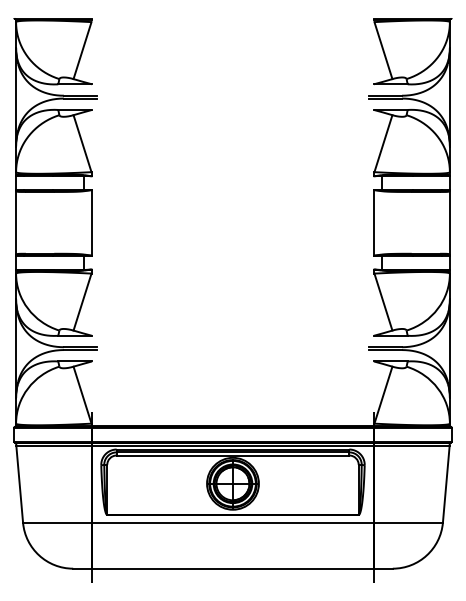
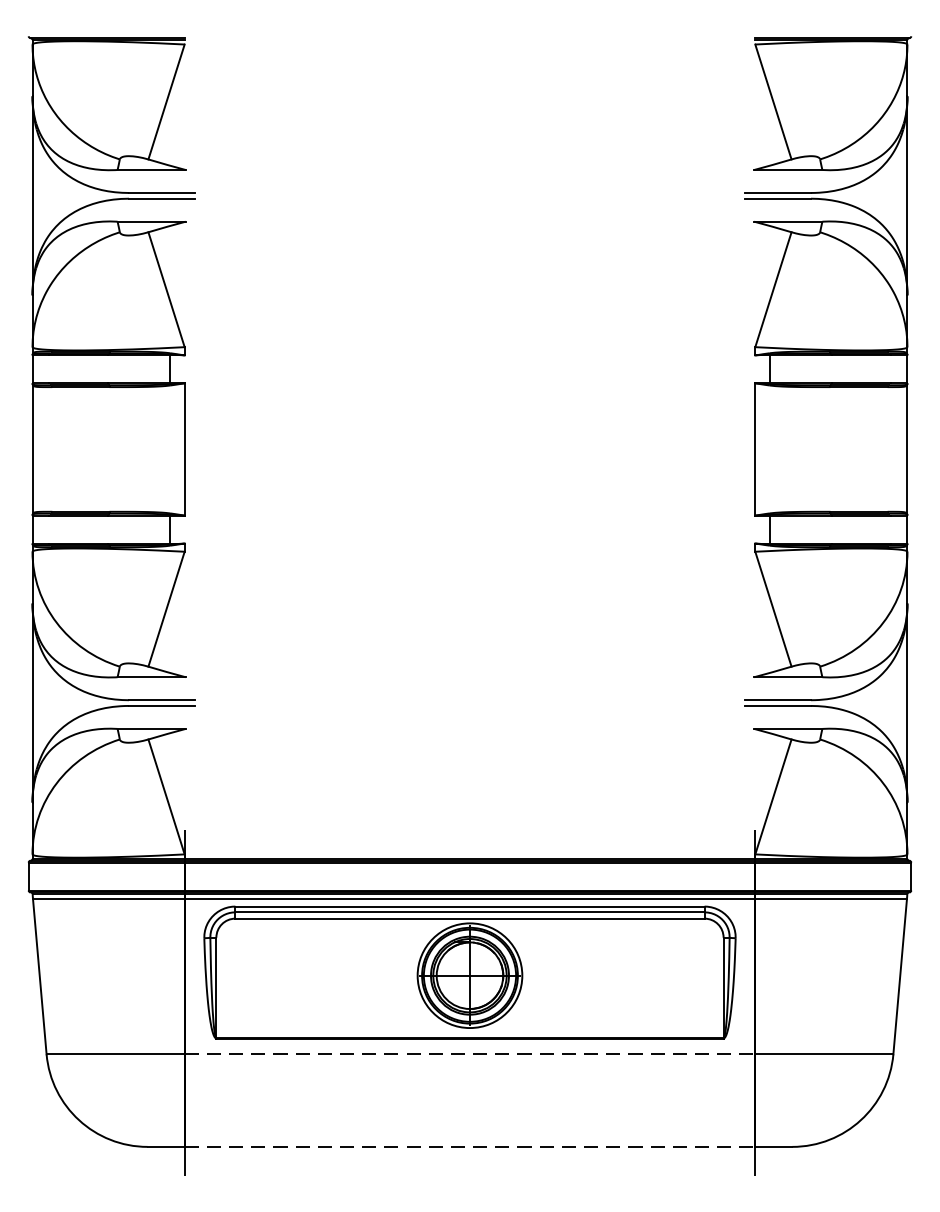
line: (233, 522) -> (471, 1053), solid -> dashed
line: (233, 568) -> (471, 1146), solid -> dashed

